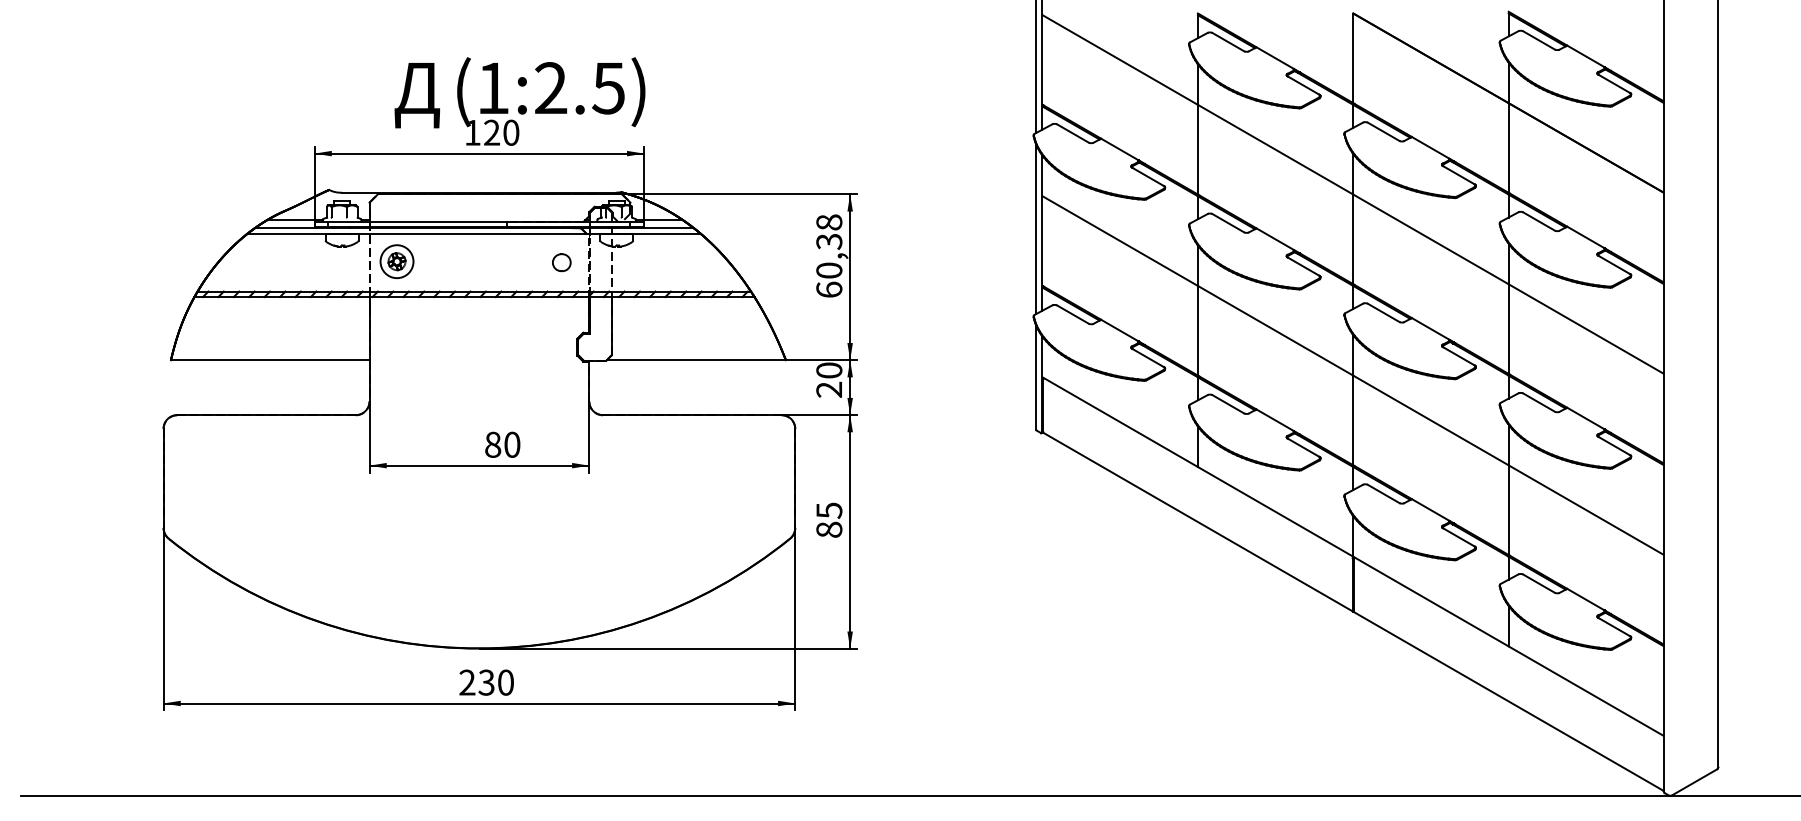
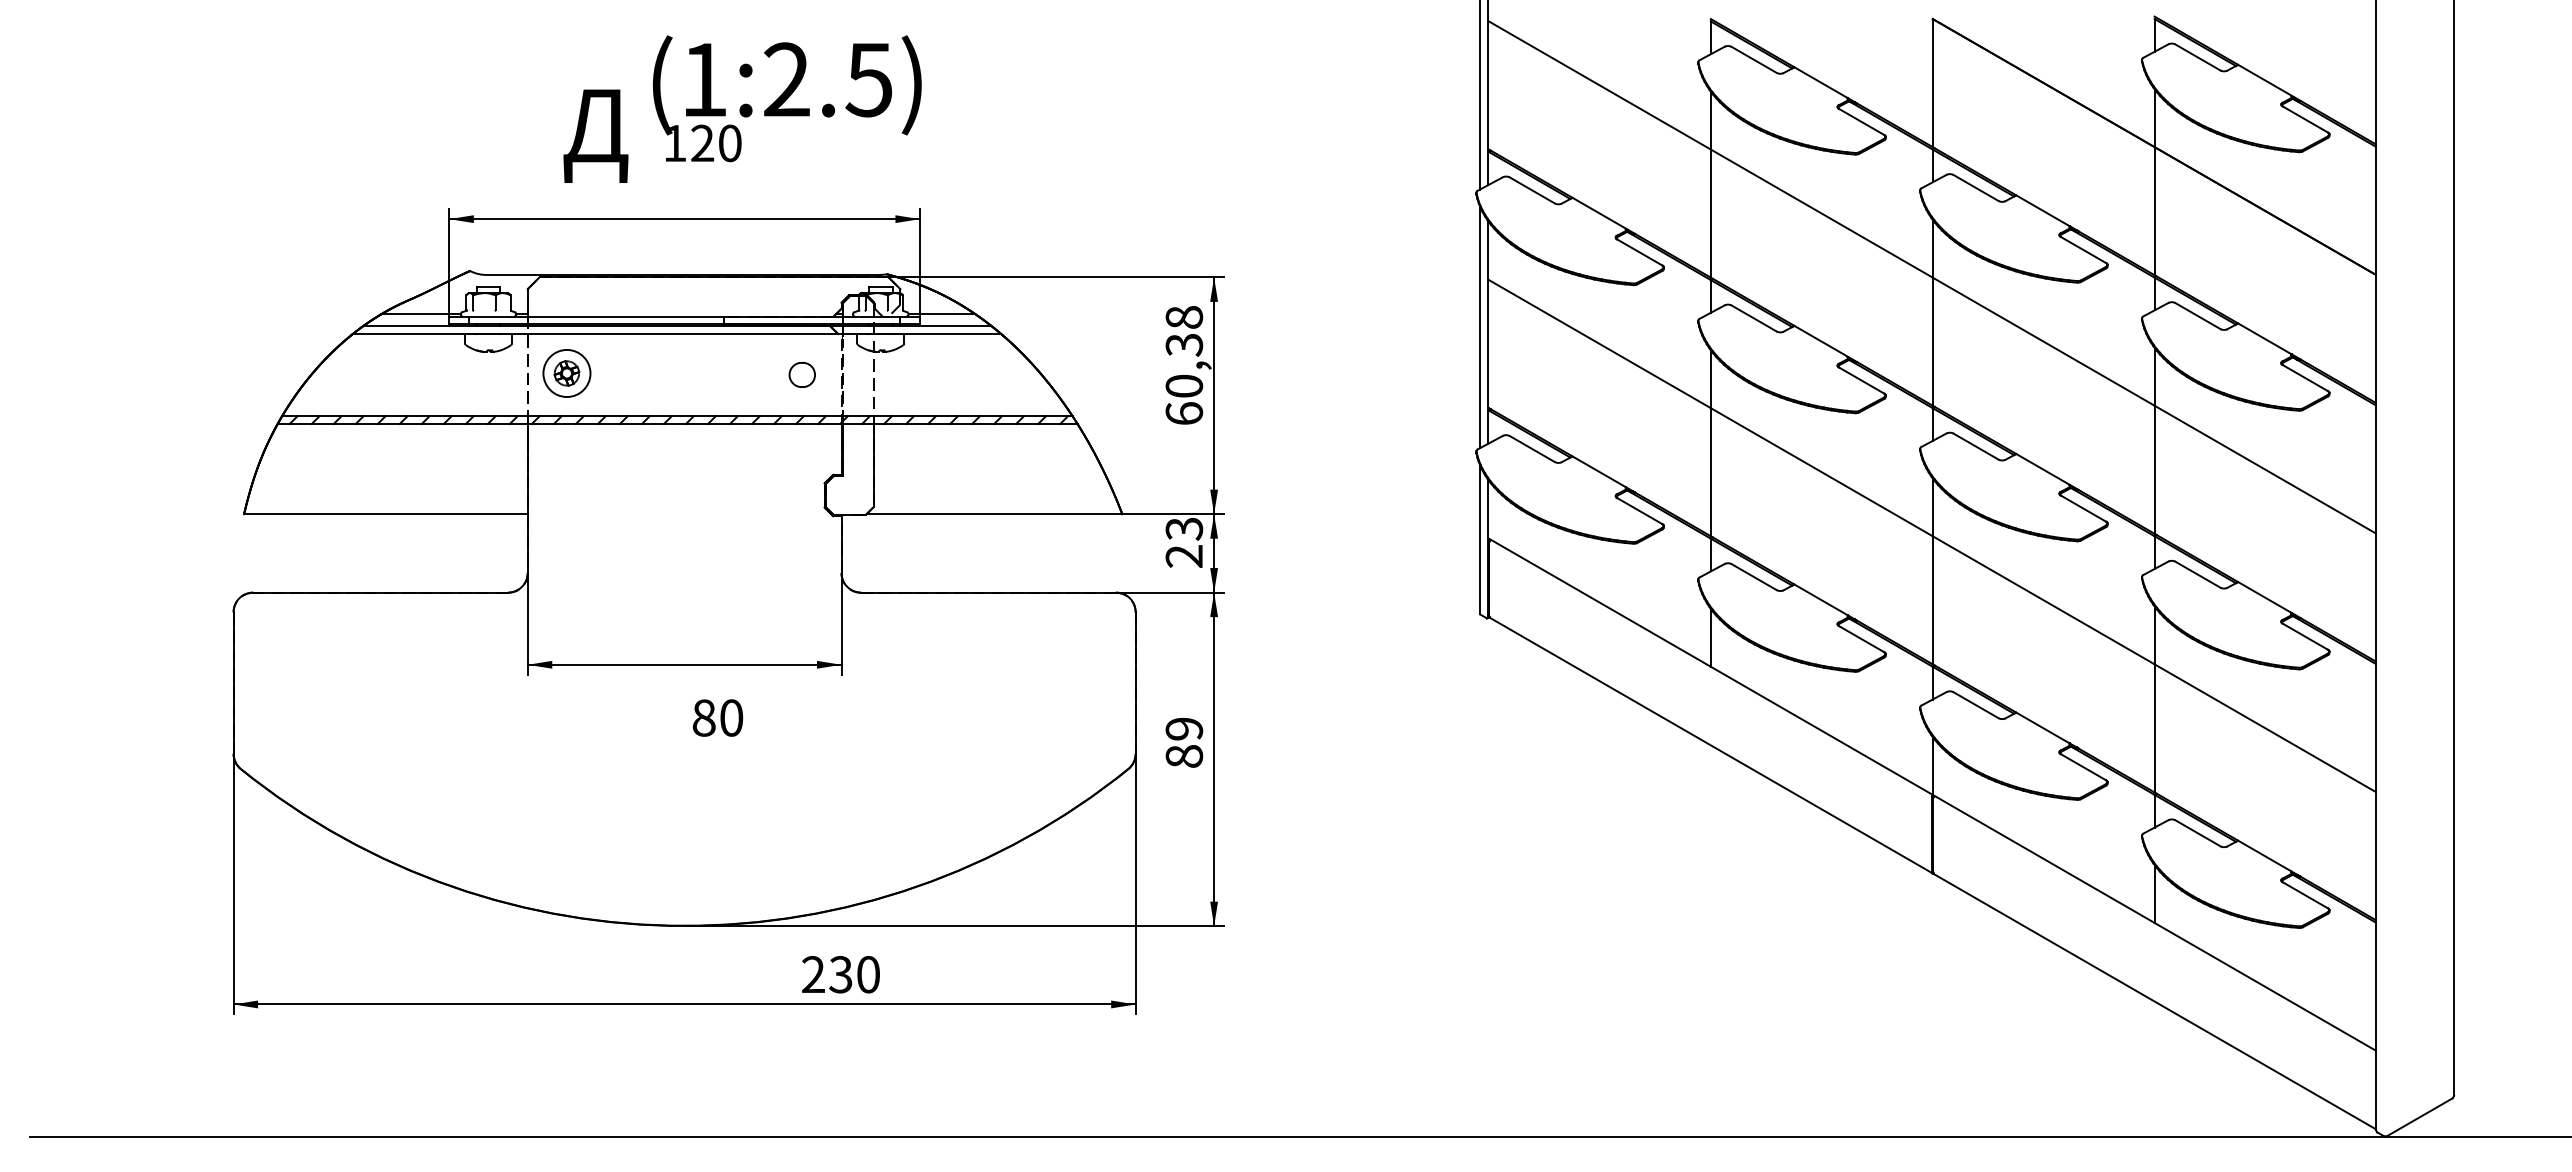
text: (551, 101) -> (787, 98), moved
text: (829, 370) -> (1184, 528), 20 -> 23
text: (502, 444) -> (717, 717), moved
text: (829, 510) -> (1184, 729), 85 -> 89
text: (486, 682) -> (840, 974), moved

